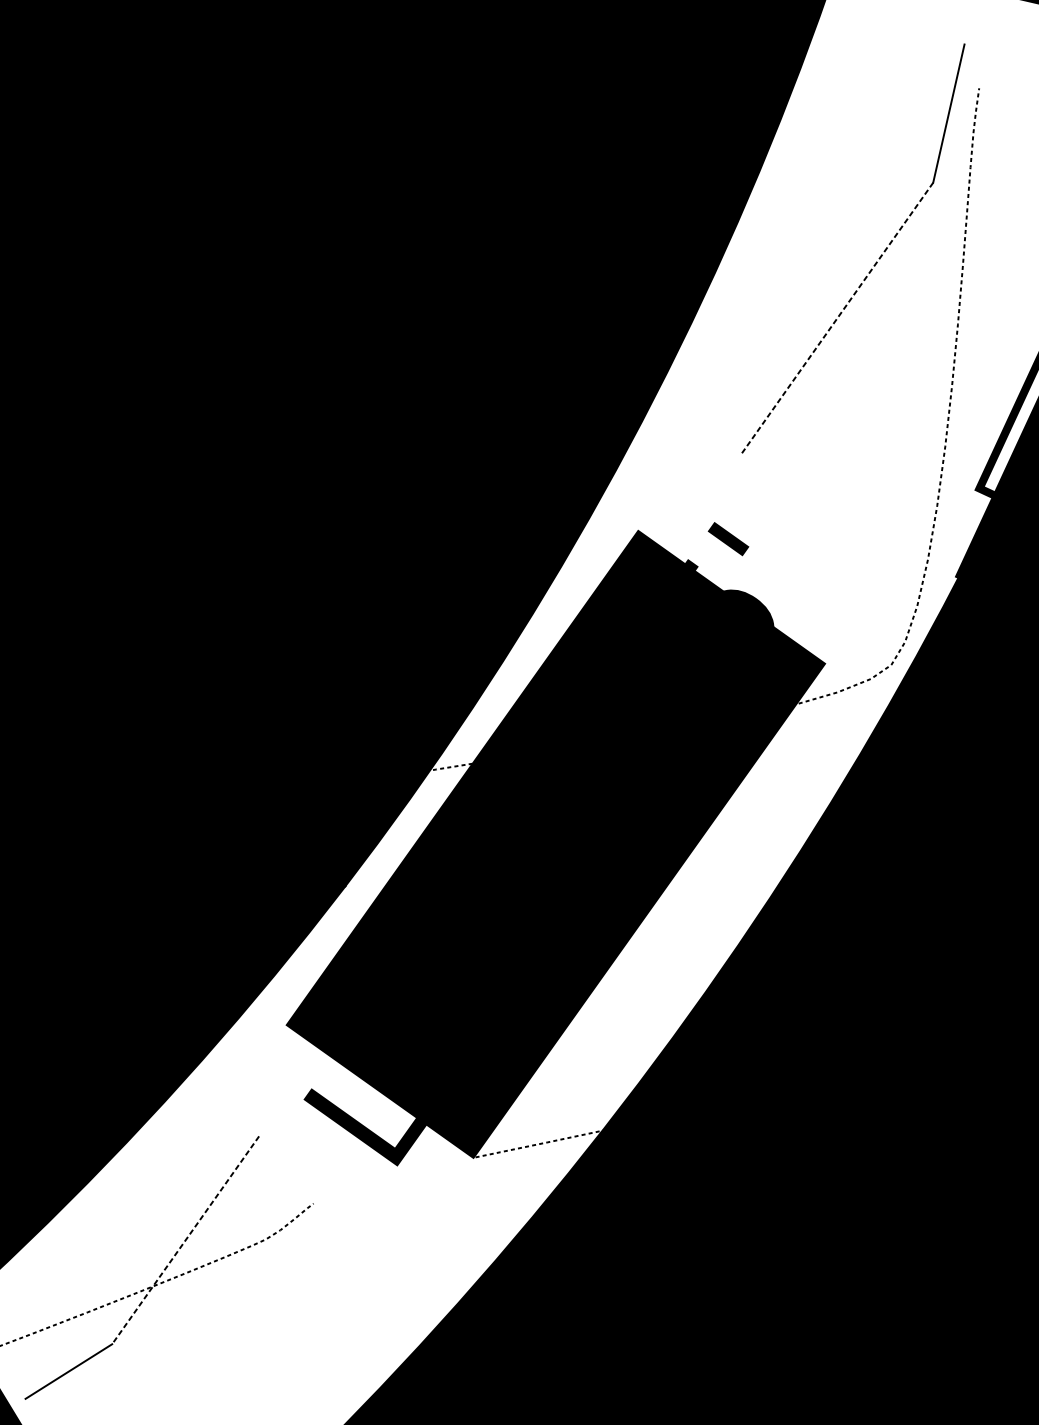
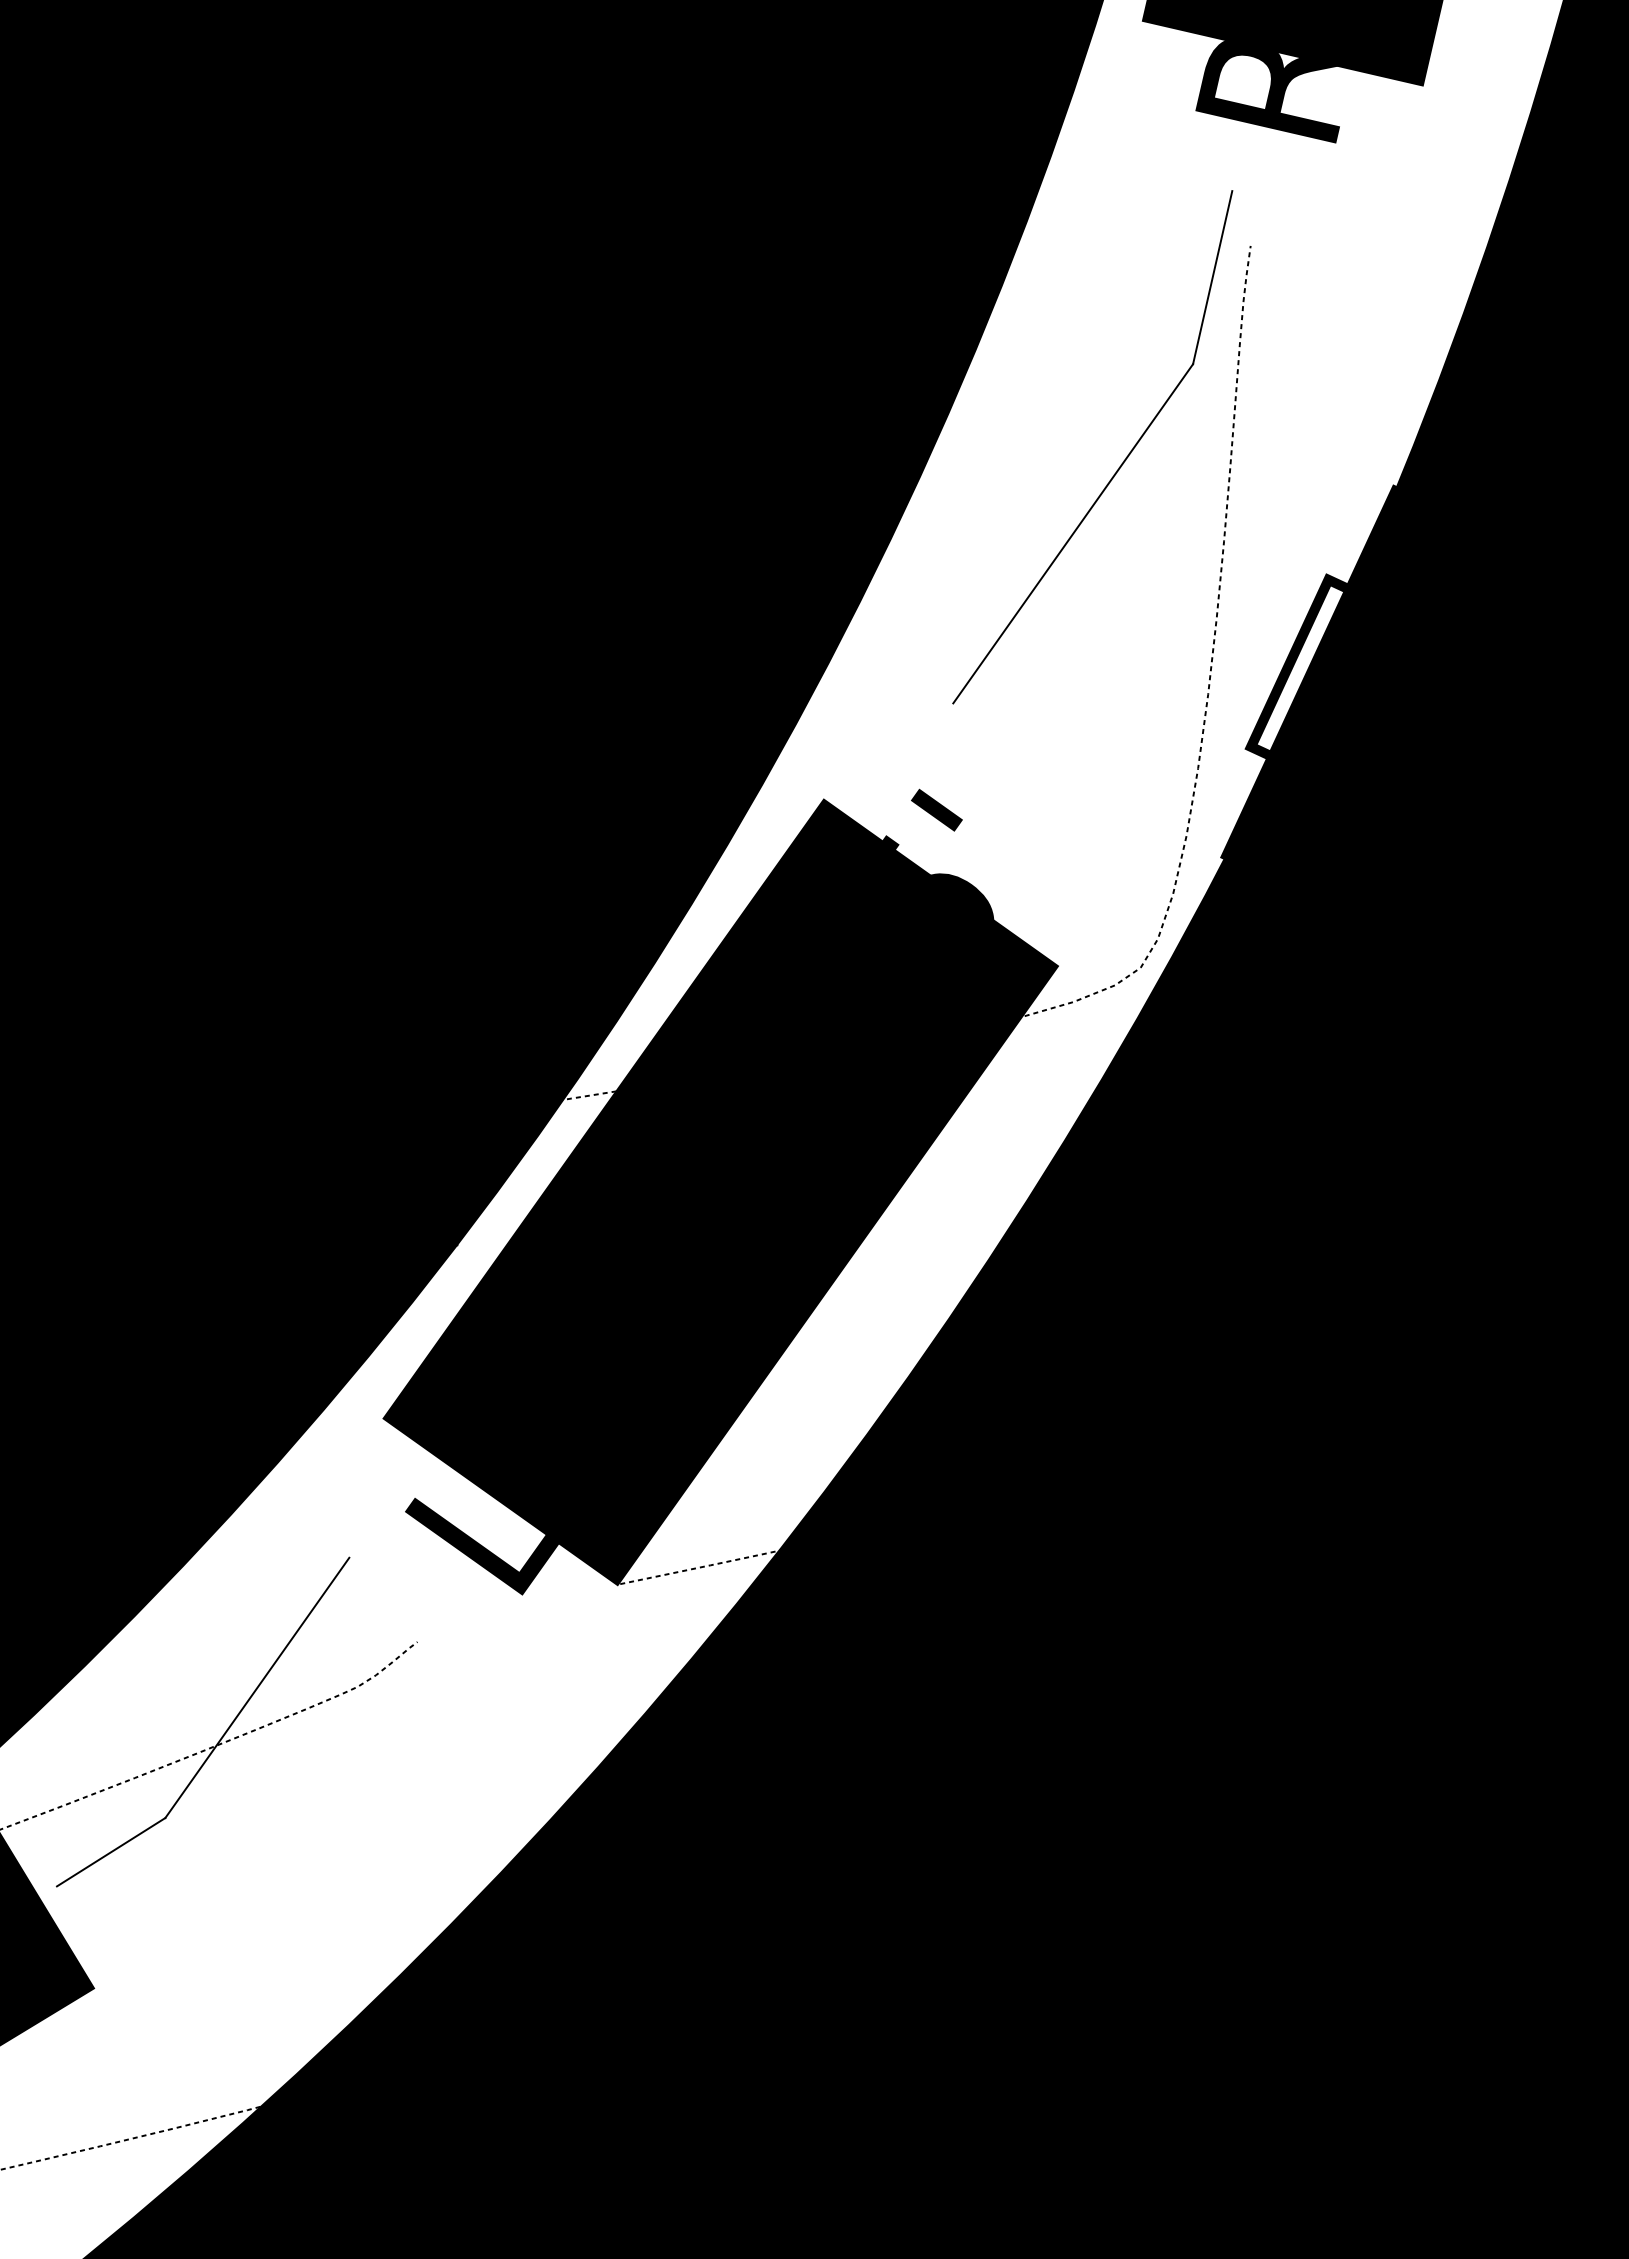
line: (837, 318) -> (1073, 533), dashed -> solid
line: (185, 1240) -> (257, 1688), dashed -> solid

